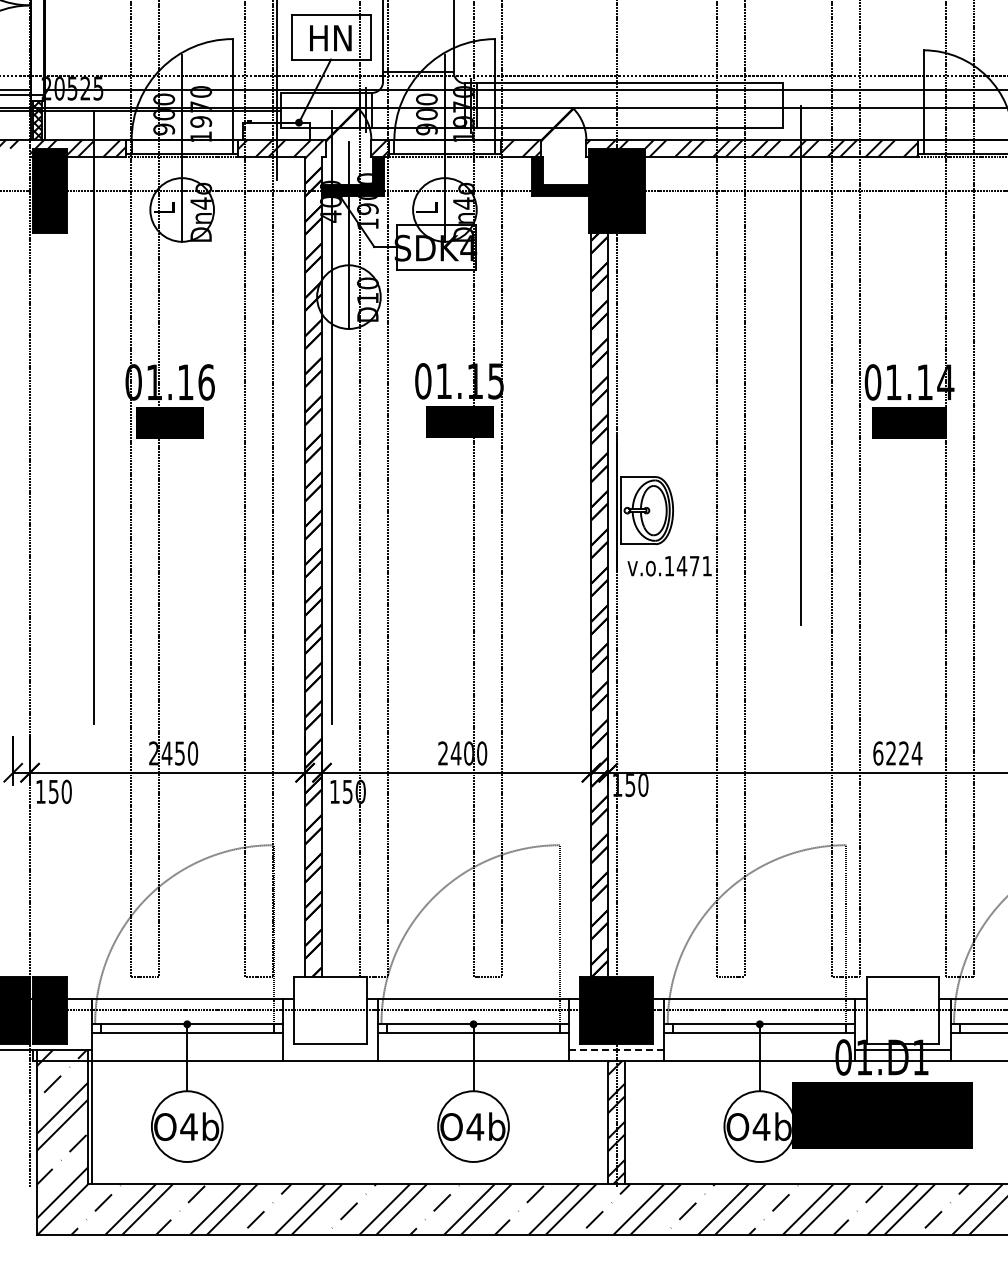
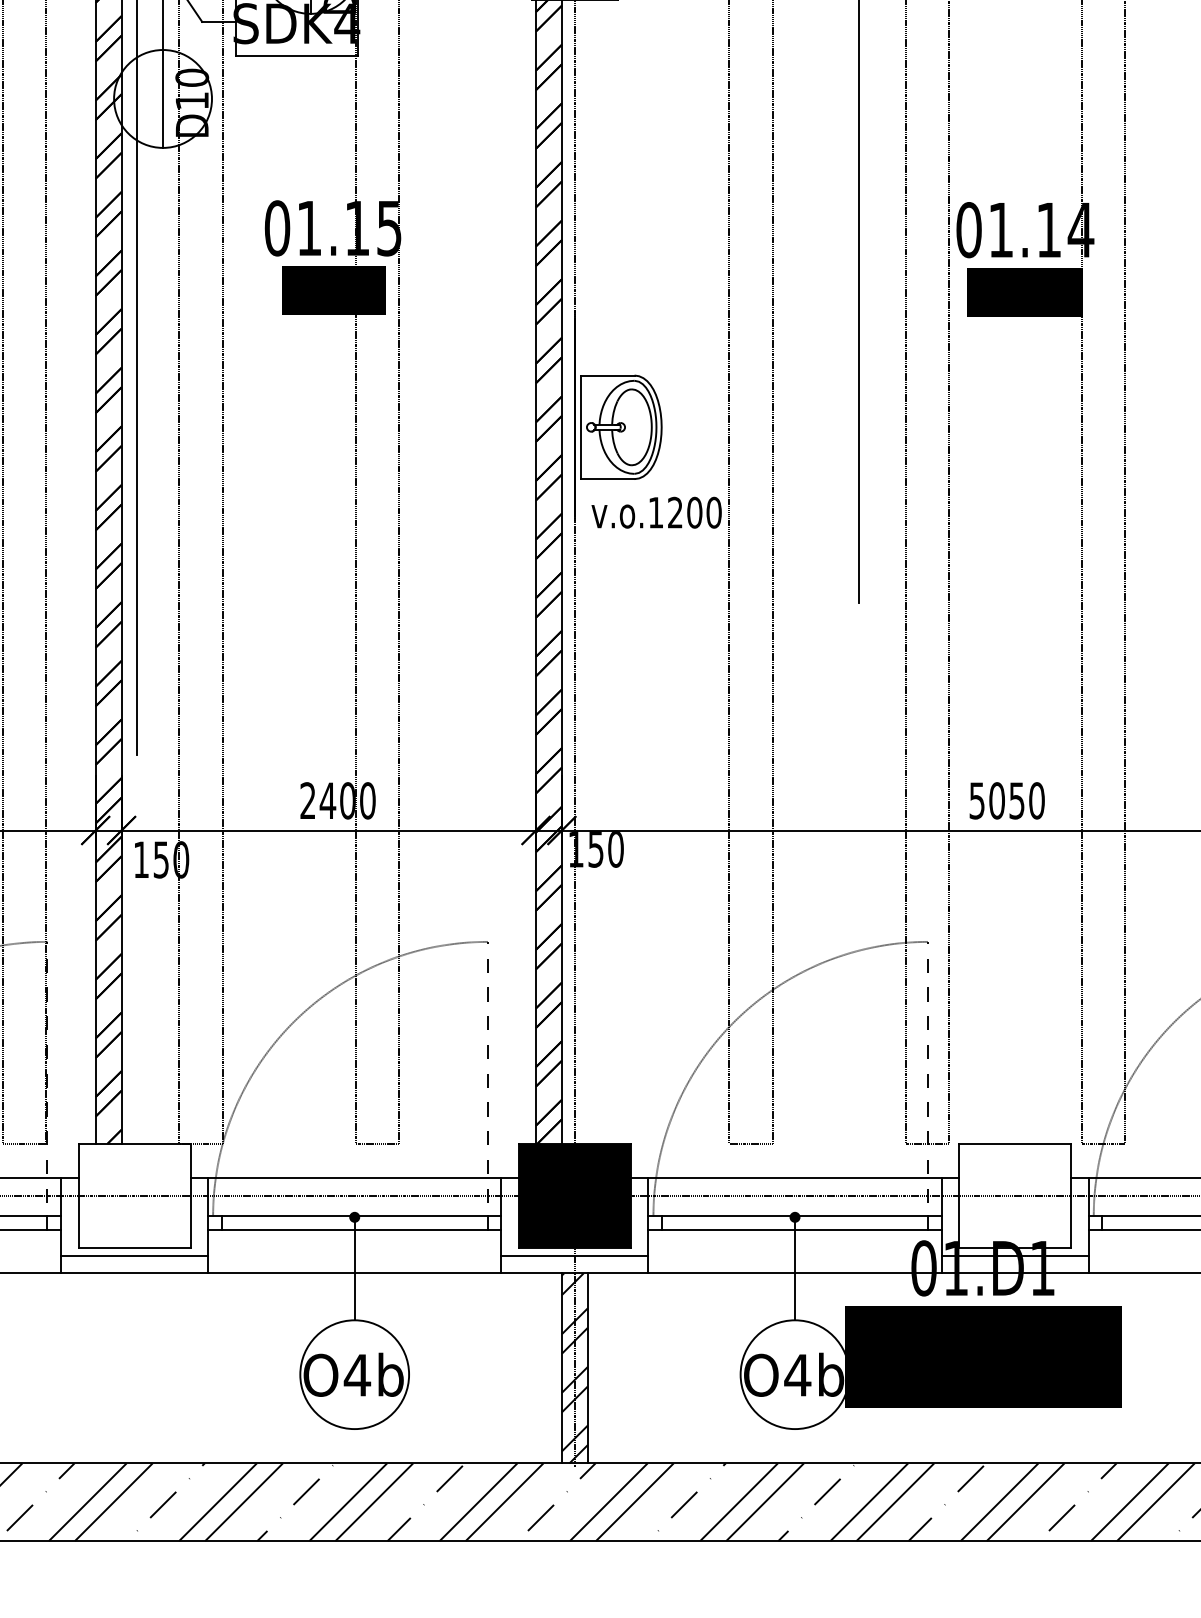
text: (694, 565) -> (694, 511), v.o.1471 -> v.o.1200
text: (897, 753) -> (1006, 800), 6224 -> 5050
line: (330, 1049) -> (134, 1256), added
line: (616, 1049) -> (574, 1256), dashed -> solid

